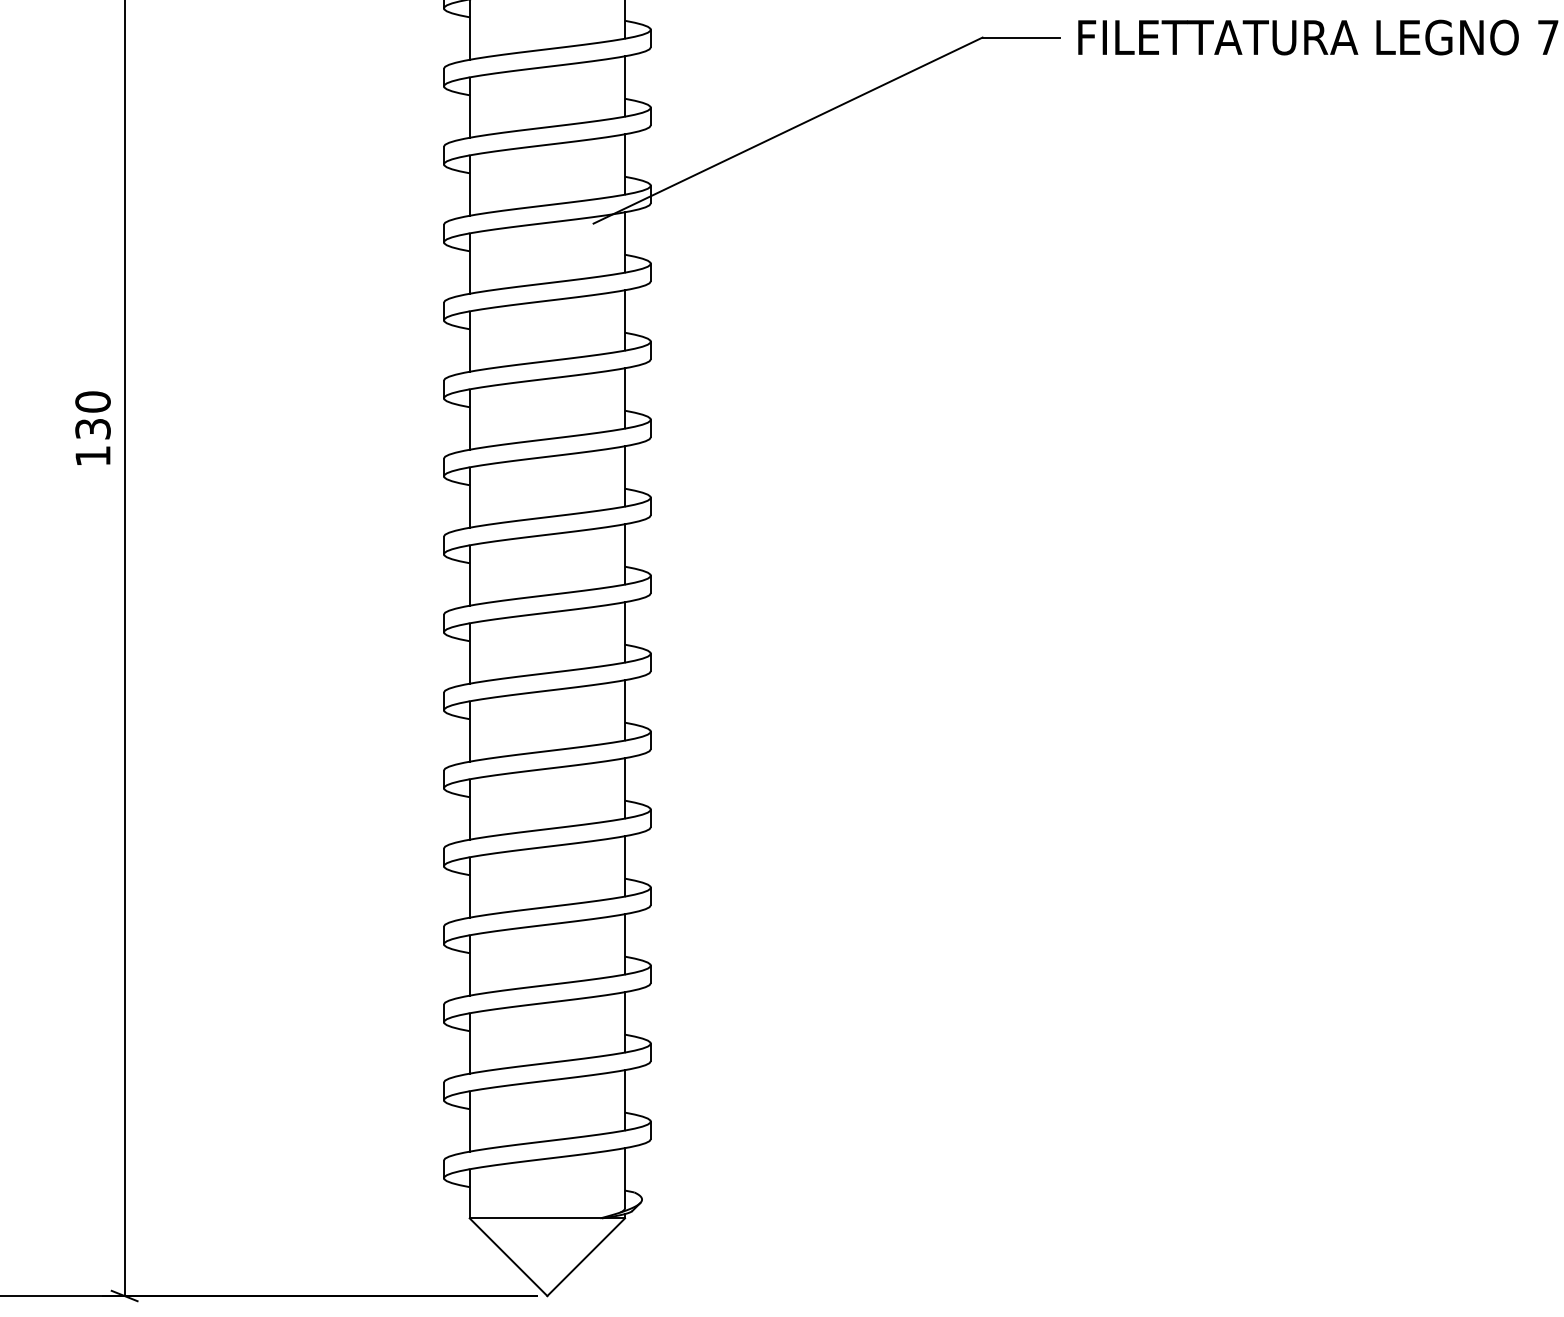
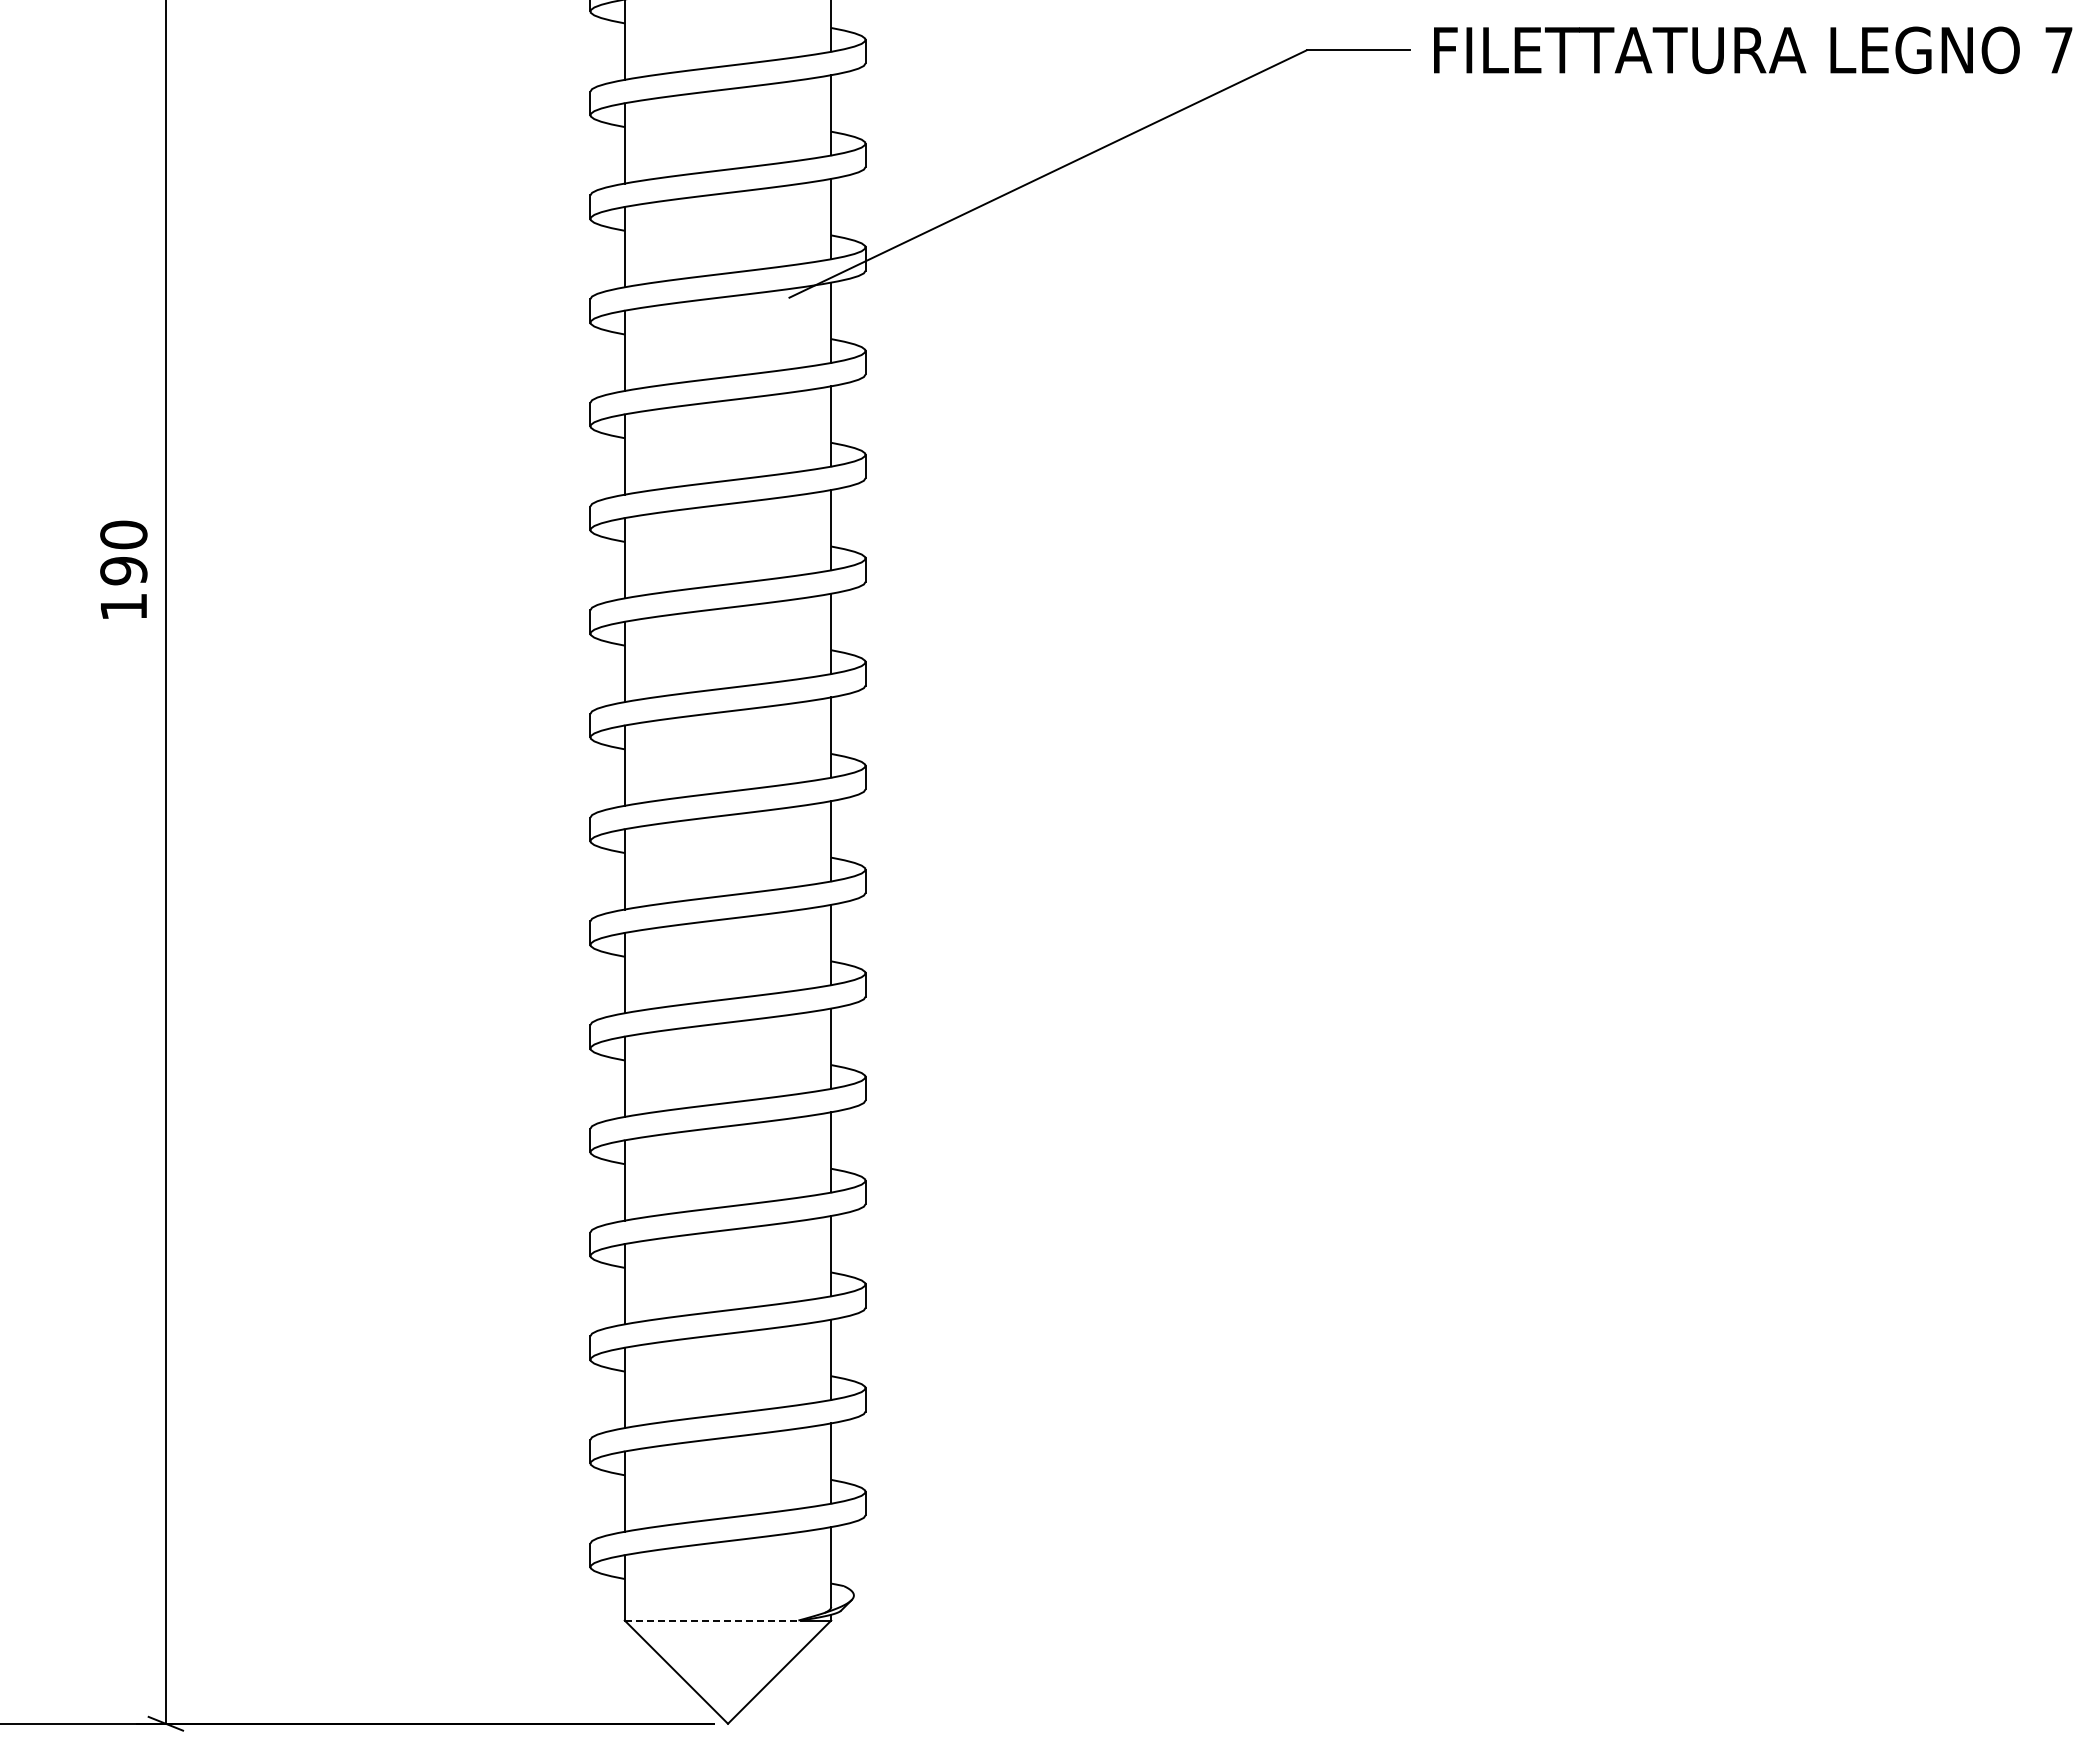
text: (92, 429) -> (123, 571), 130 -> 190
line: (534, 1218) -> (711, 1620), solid -> dashed

